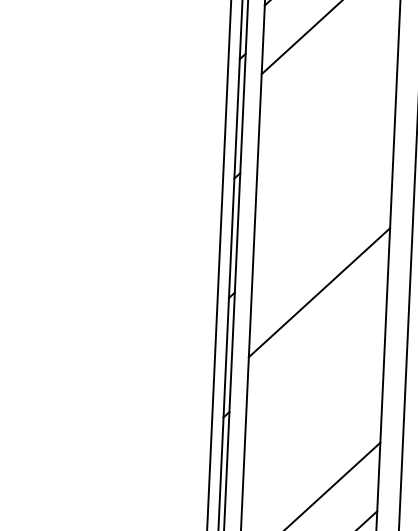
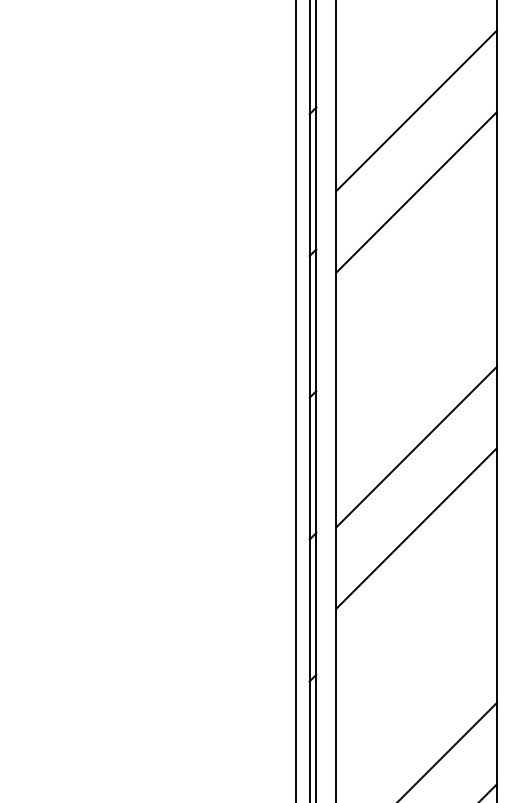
line: (322, 223) -> (416, 446), added

